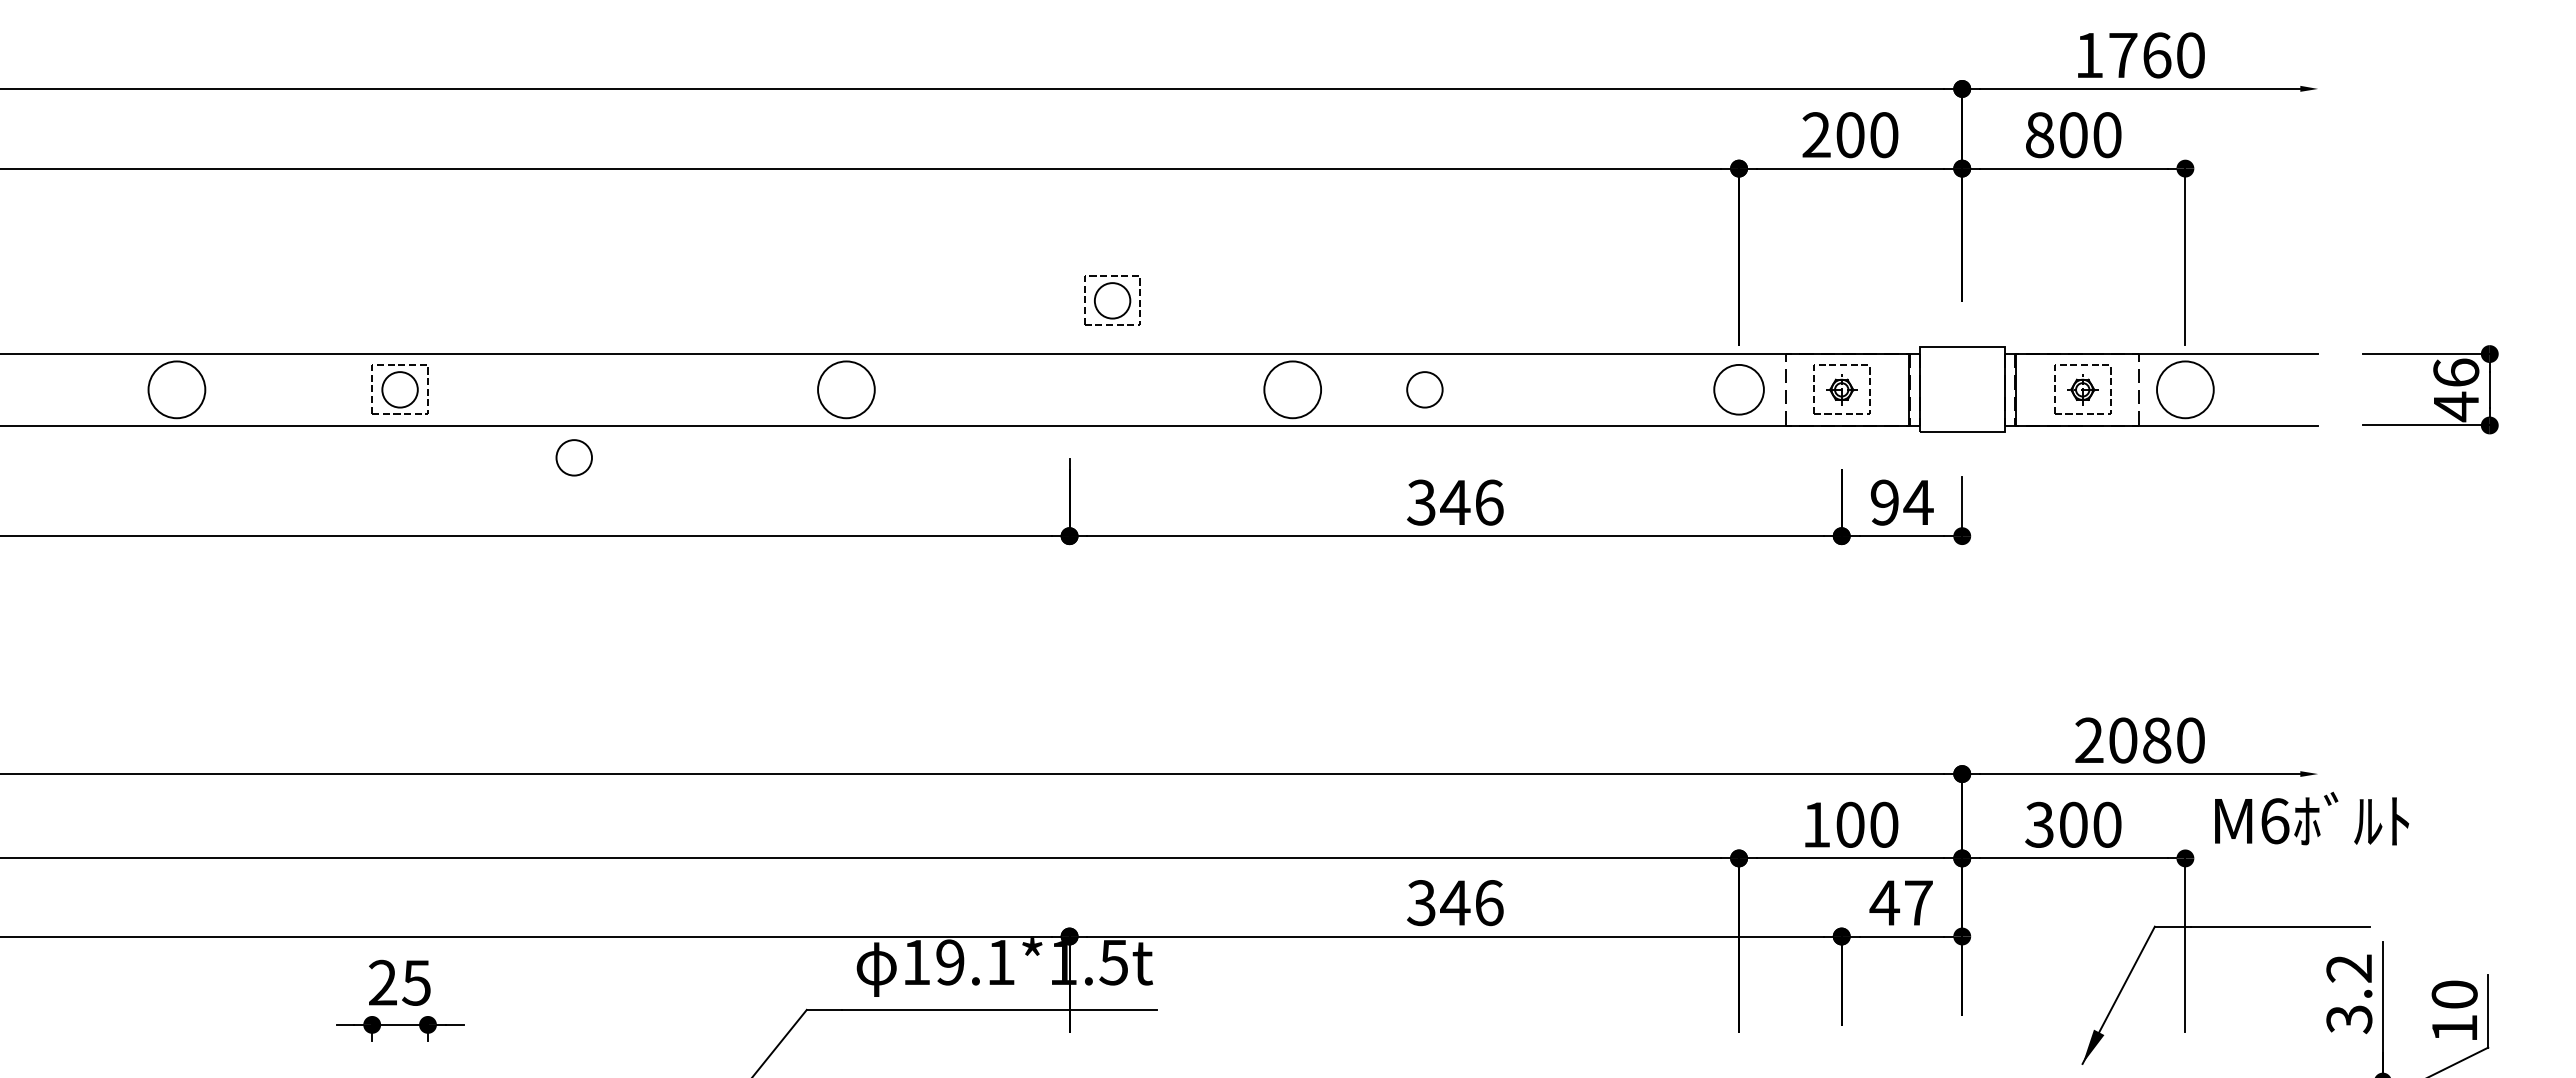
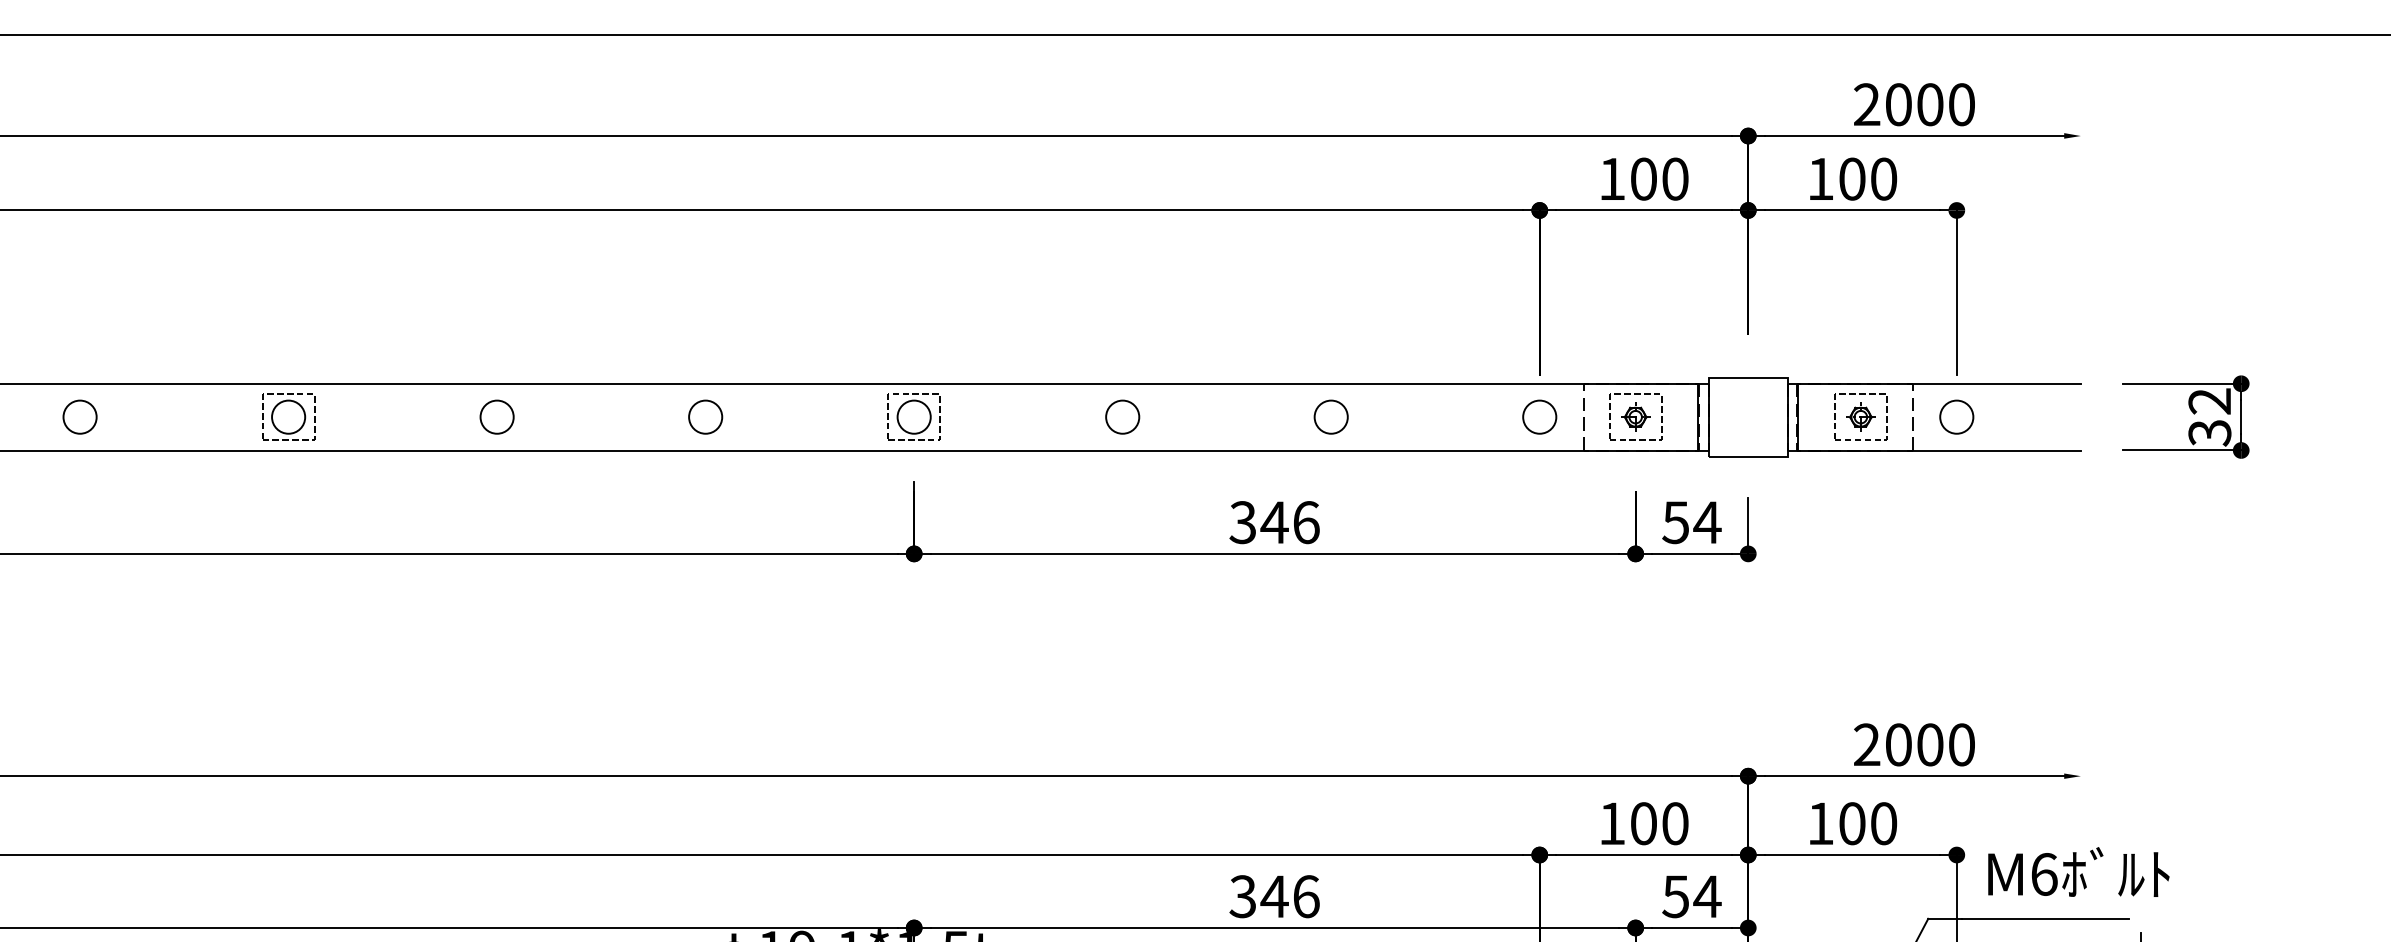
text: (2123, 55) -> (1898, 104), 1760 -> 2000
text: (1816, 134) -> (1612, 178), 200 -> 100
text: (2040, 135) -> (1821, 179), 800 -> 100
part: (1112, 300) -> (914, 416), moved
circle: (176, 389) -> (79, 416), size x0.62
circle: (846, 389) -> (705, 416), size x0.62
circle: (1292, 389) -> (1122, 416), size x0.62
circle: (1424, 389) -> (1330, 416), moved
circle: (1738, 389) -> (1539, 416), size x0.71
circle: (2185, 389) -> (1956, 416), size x0.62
text: (2456, 390) -> (2210, 417), 46 -> 32
circle: (573, 457) -> (496, 416), moved
text: (1884, 502) -> (1675, 522), 94 -> 54
text: (2157, 740) -> (1930, 744), 2080 -> 2000
text: (2312, 818) -> (2079, 871), moved
text: (2039, 824) -> (1820, 823), 300 -> 100
text: (1901, 903) -> (1691, 897), 47 -> 54

